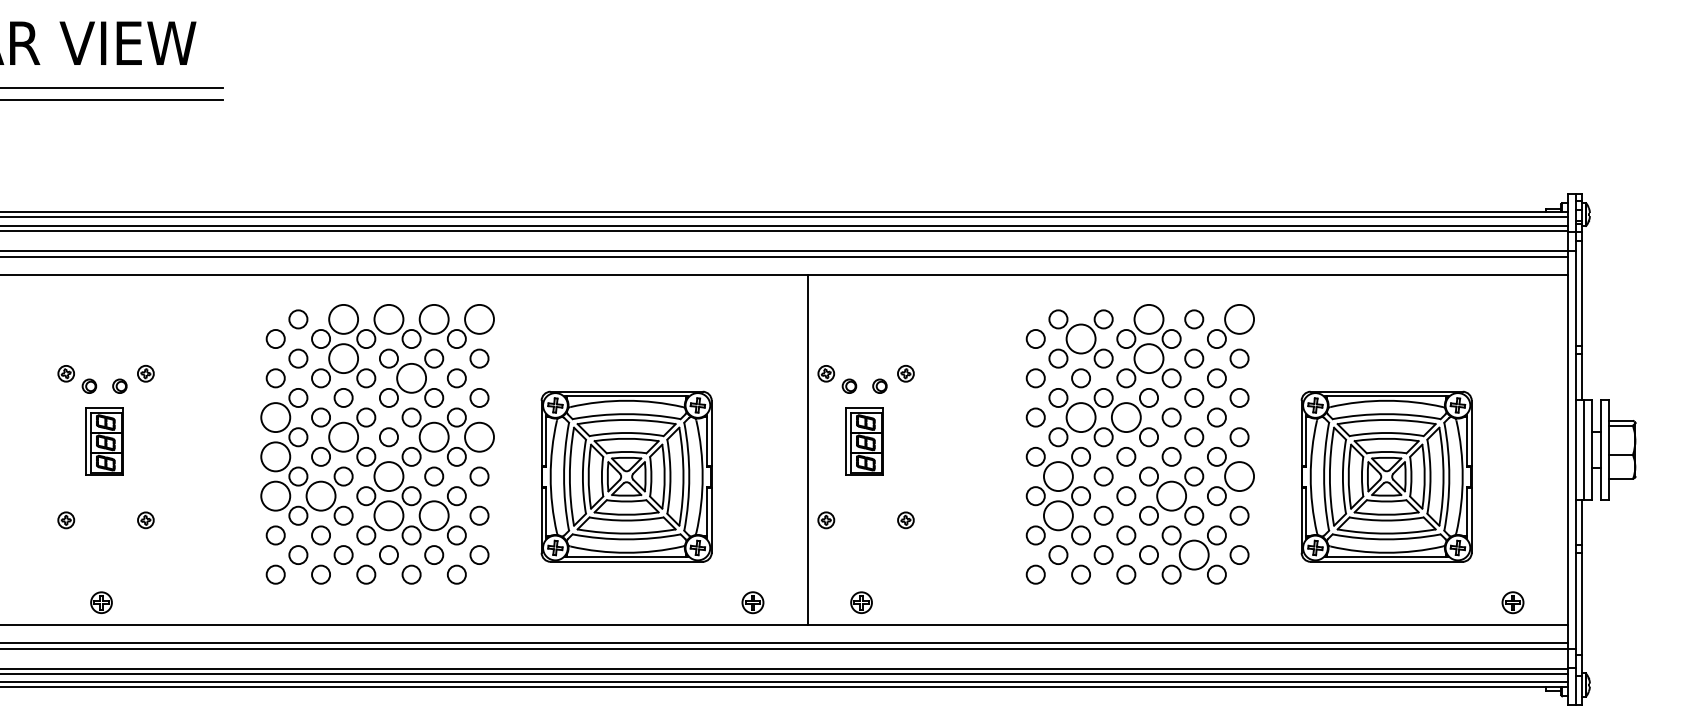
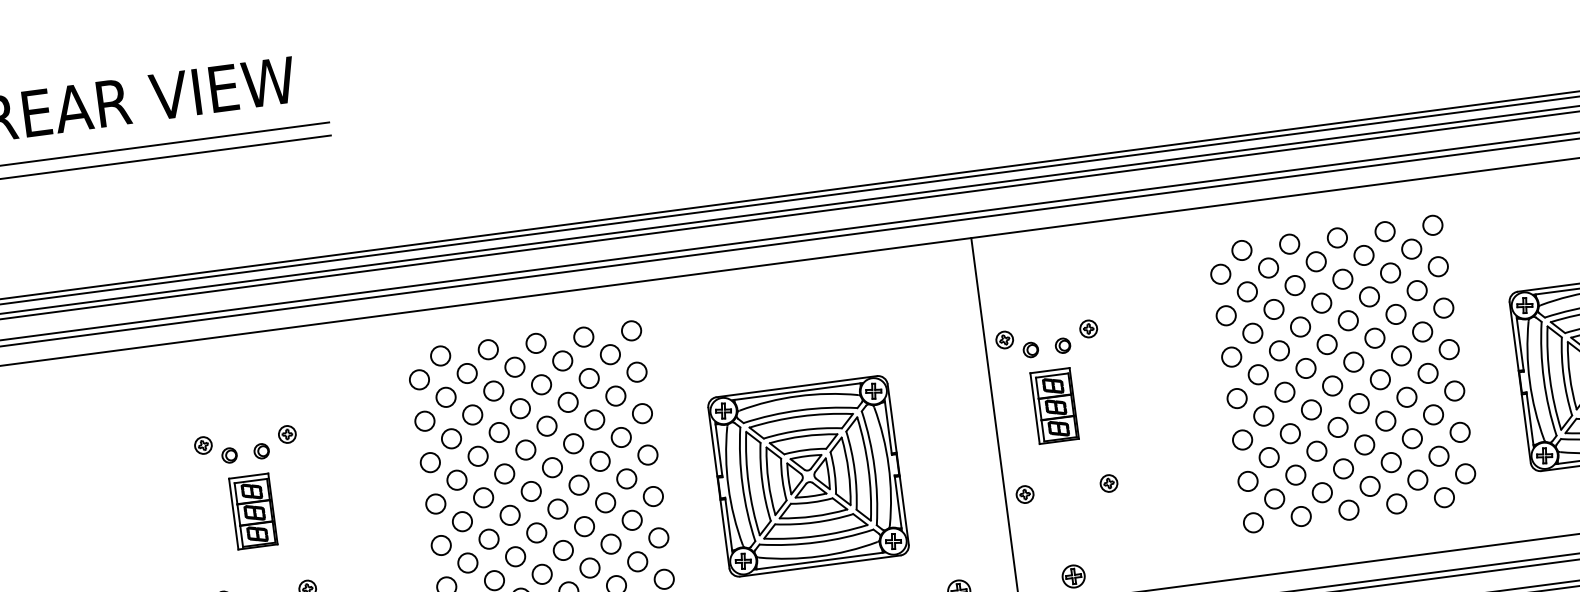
circle: (343, 319) -> (488, 349), size x0.62
circle: (388, 319) -> (535, 343), size x0.62
circle: (434, 319) -> (584, 337), size x0.62
circle: (479, 319) -> (631, 330), size x0.62
circle: (1148, 319) -> (1336, 238), size x0.62
circle: (1239, 319) -> (1432, 225), size x0.62
circle: (1081, 338) -> (1268, 267), size x0.62
circle: (343, 358) -> (493, 390), size x0.62
circle: (1148, 358) -> (1342, 279), size x0.62
circle: (411, 378) -> (568, 402), size x0.62
circle: (275, 417) -> (430, 462), size x0.62
circle: (1081, 417) -> (1279, 350), size x0.62
circle: (1126, 417) -> (1327, 344), size x0.62
circle: (343, 437) -> (504, 474), size x0.62
circle: (434, 437) -> (600, 461), size x0.62
circle: (479, 437) -> (647, 455), size x0.62
circle: (275, 456) -> (435, 503), size x0.62
circle: (388, 476) -> (557, 509), size x0.62
circle: (1058, 476) -> (1263, 416), size x0.62
circle: (1239, 476) -> (1454, 390), size x0.62
circle: (275, 496) -> (441, 545), size x0.62
circle: (321, 496) -> (489, 539), size x0.62
circle: (1171, 496) -> (1385, 421), size x0.62
circle: (388, 515) -> (562, 550), size x0.62
circle: (434, 515) -> (611, 543), size x0.62
circle: (1058, 515) -> (1269, 457), size x0.62
circle: (1194, 555) -> (1418, 480), size x0.62

